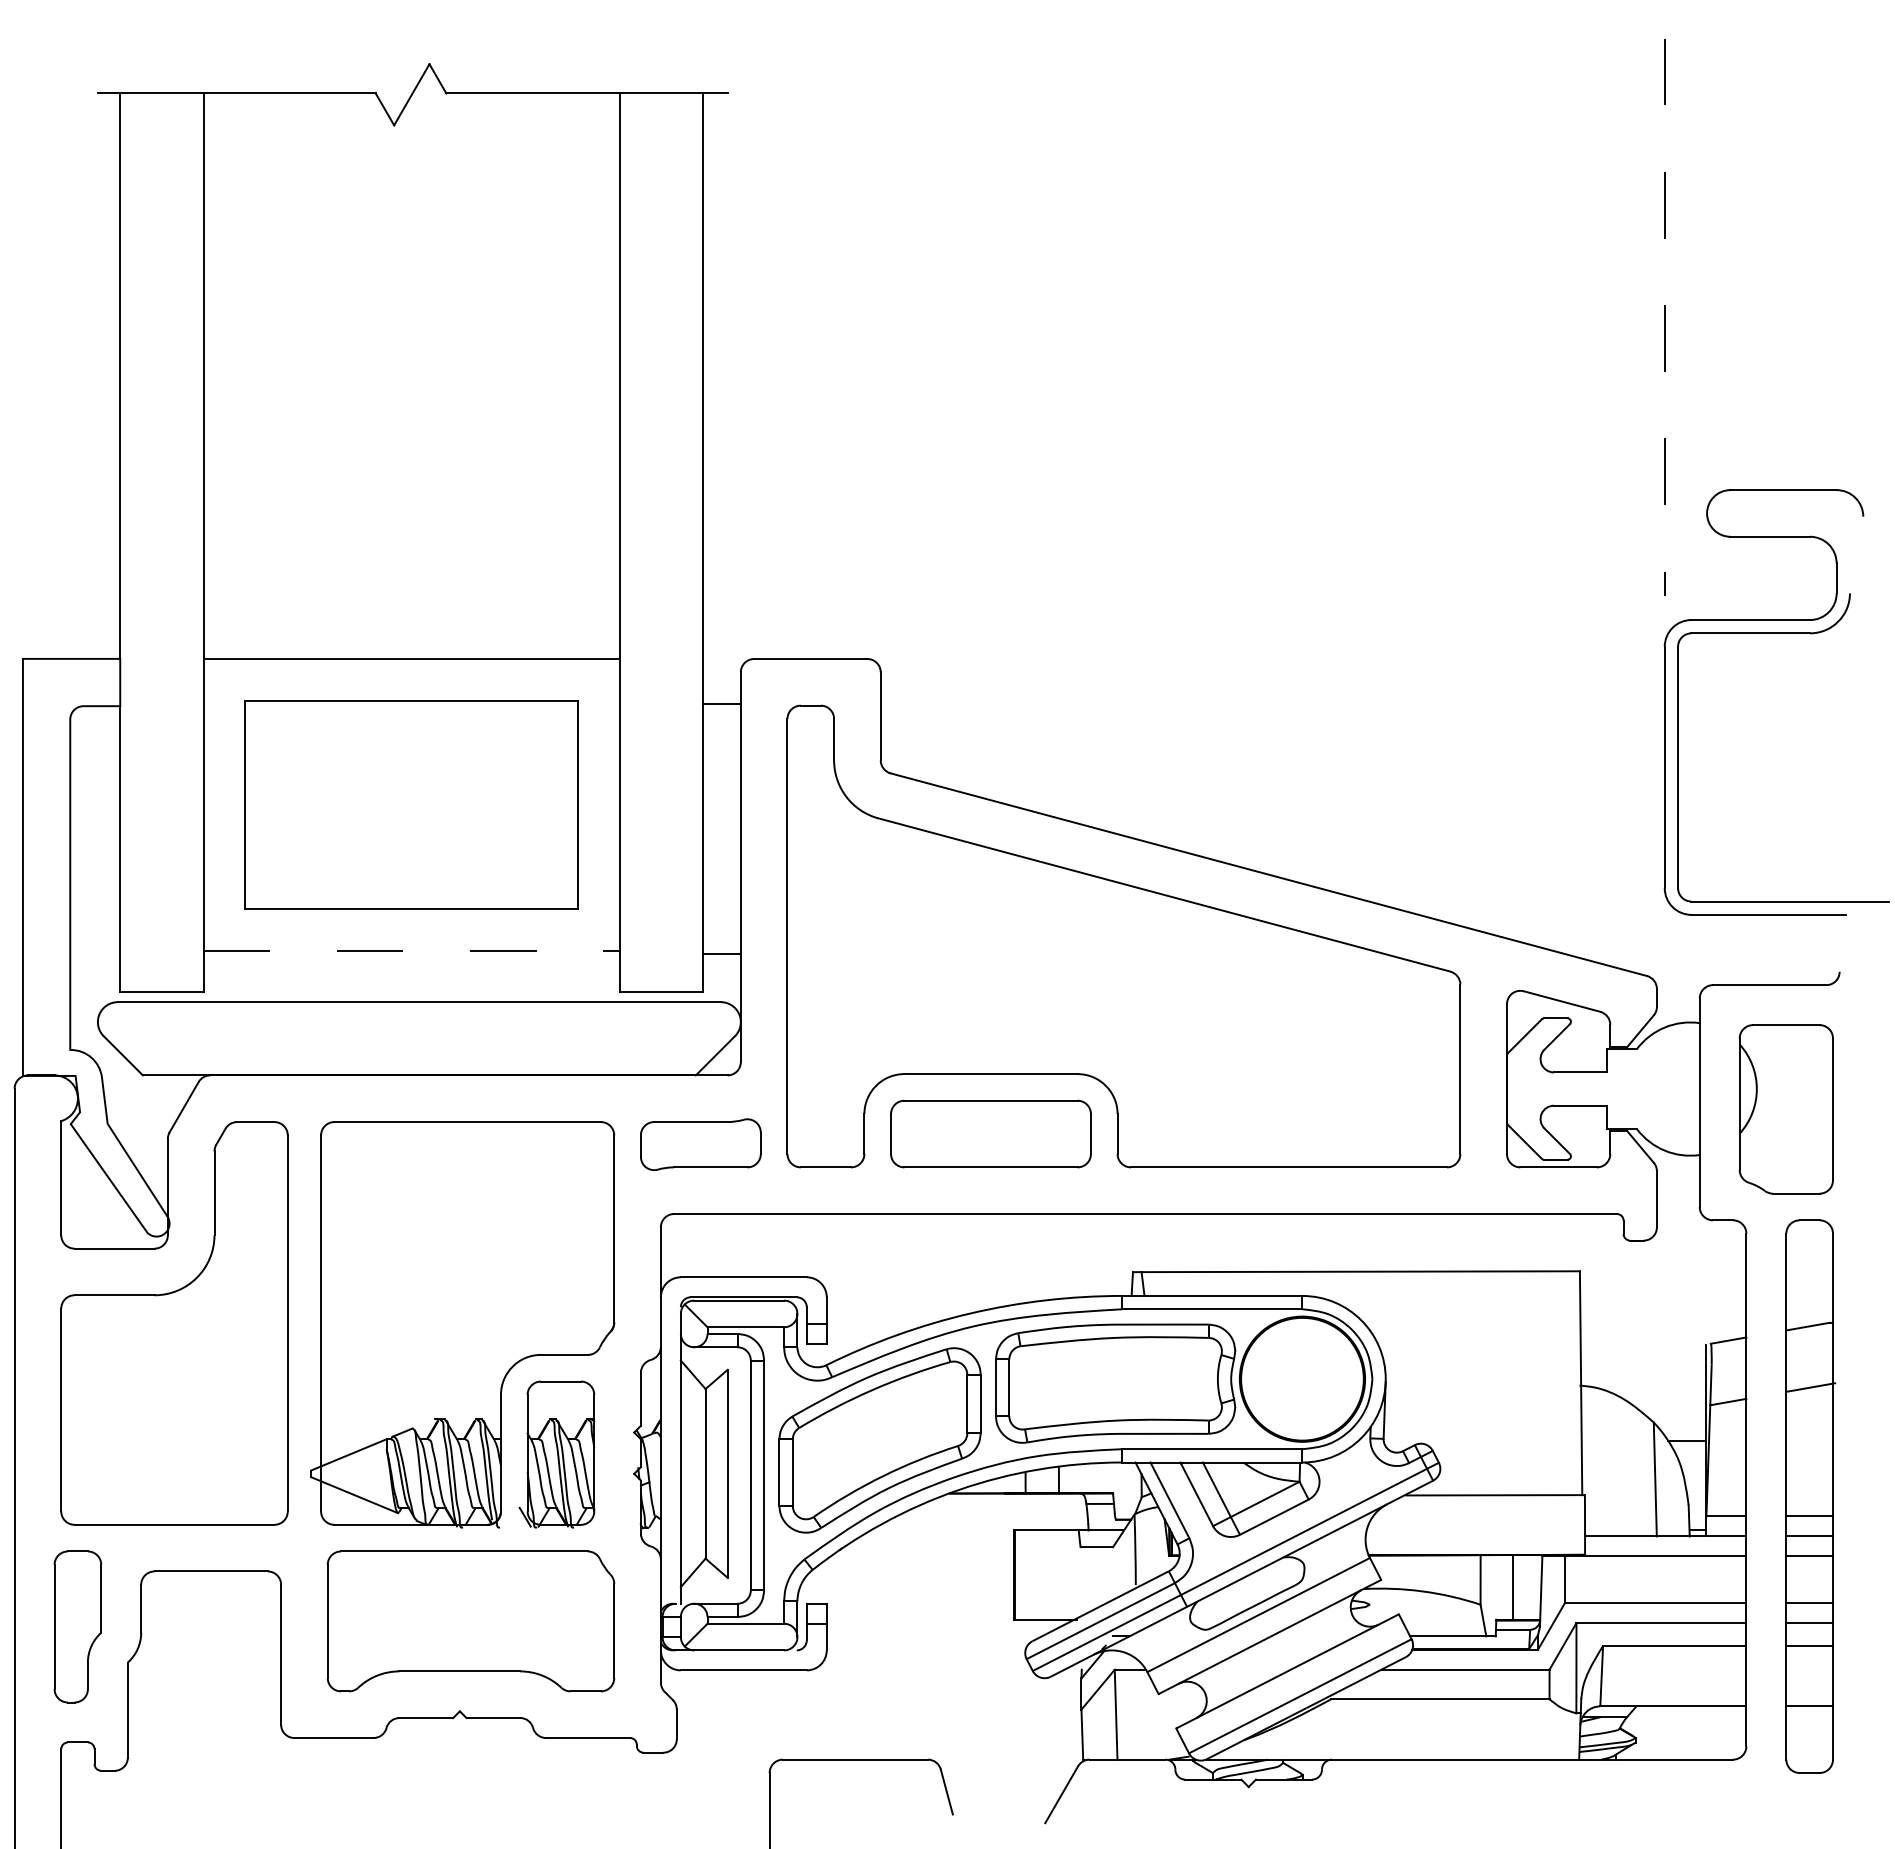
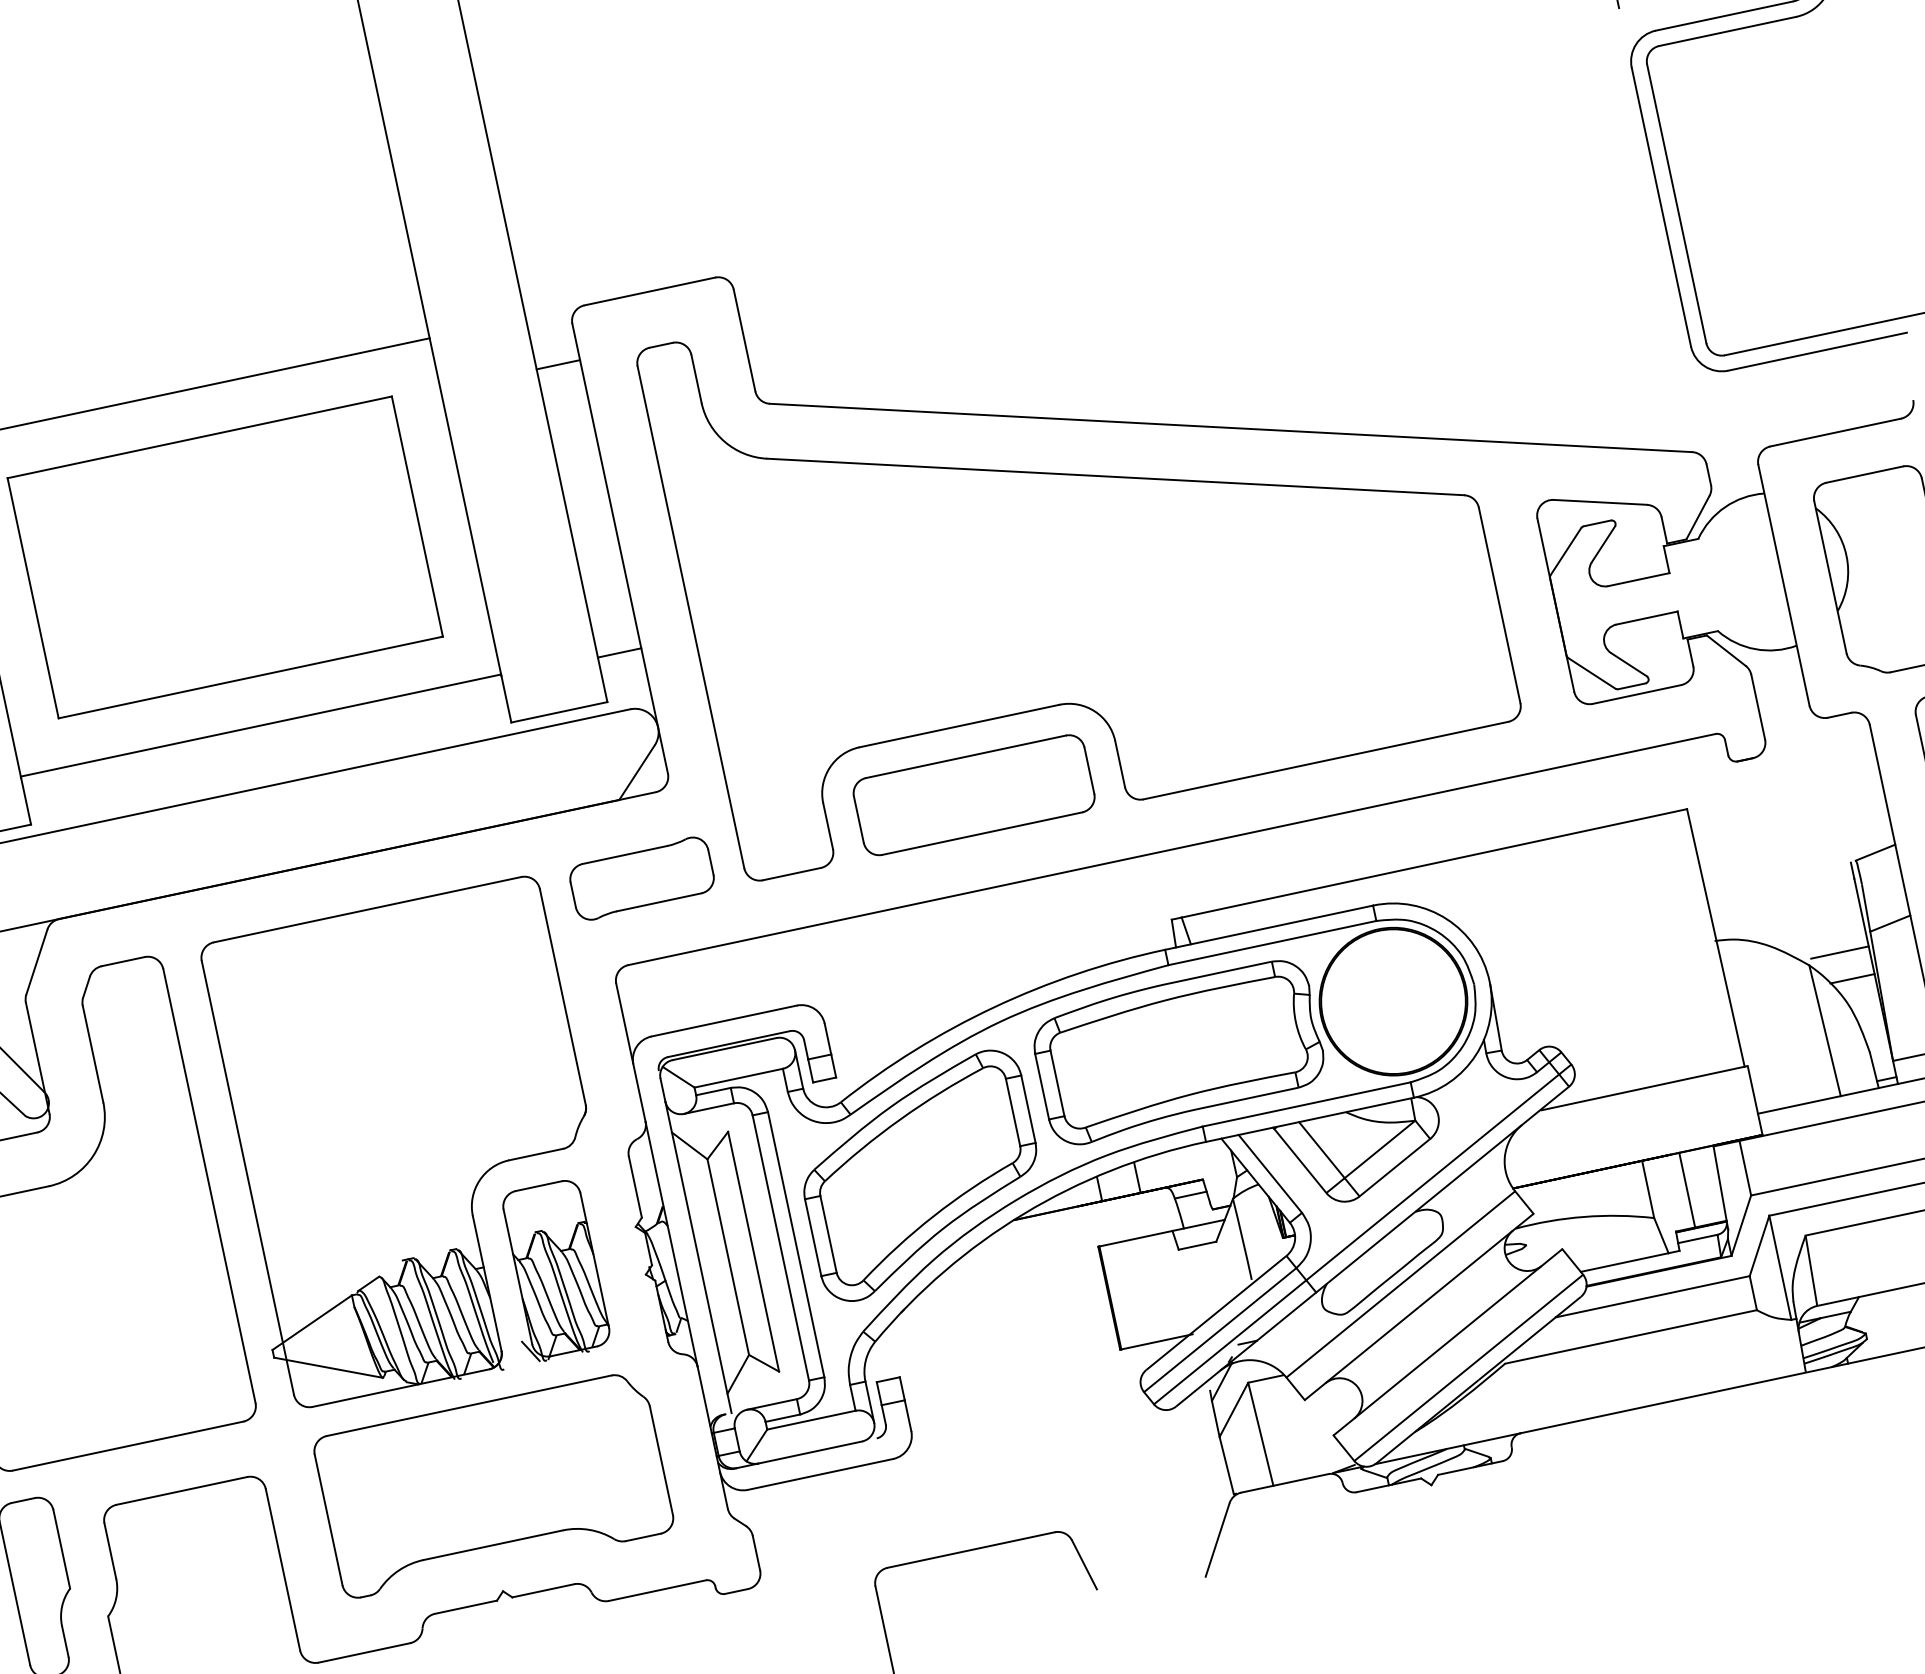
line: (412, 950) -> (261, 725), dashed -> solid
line: (1681, 1417) -> (1840, 952), added

